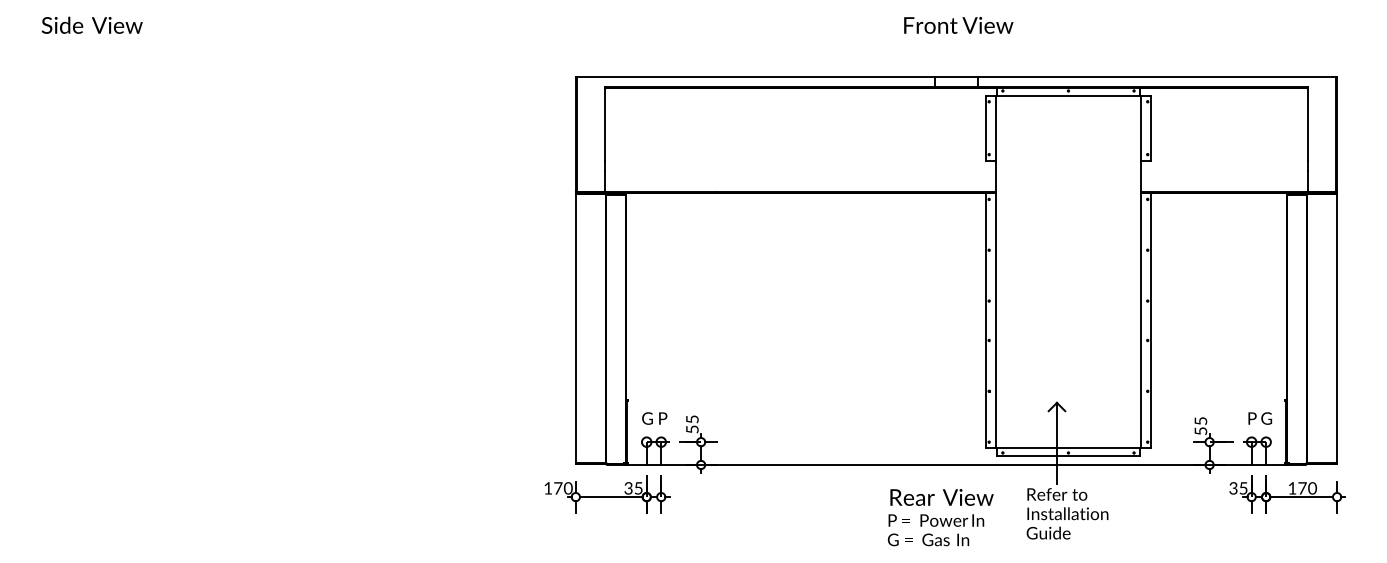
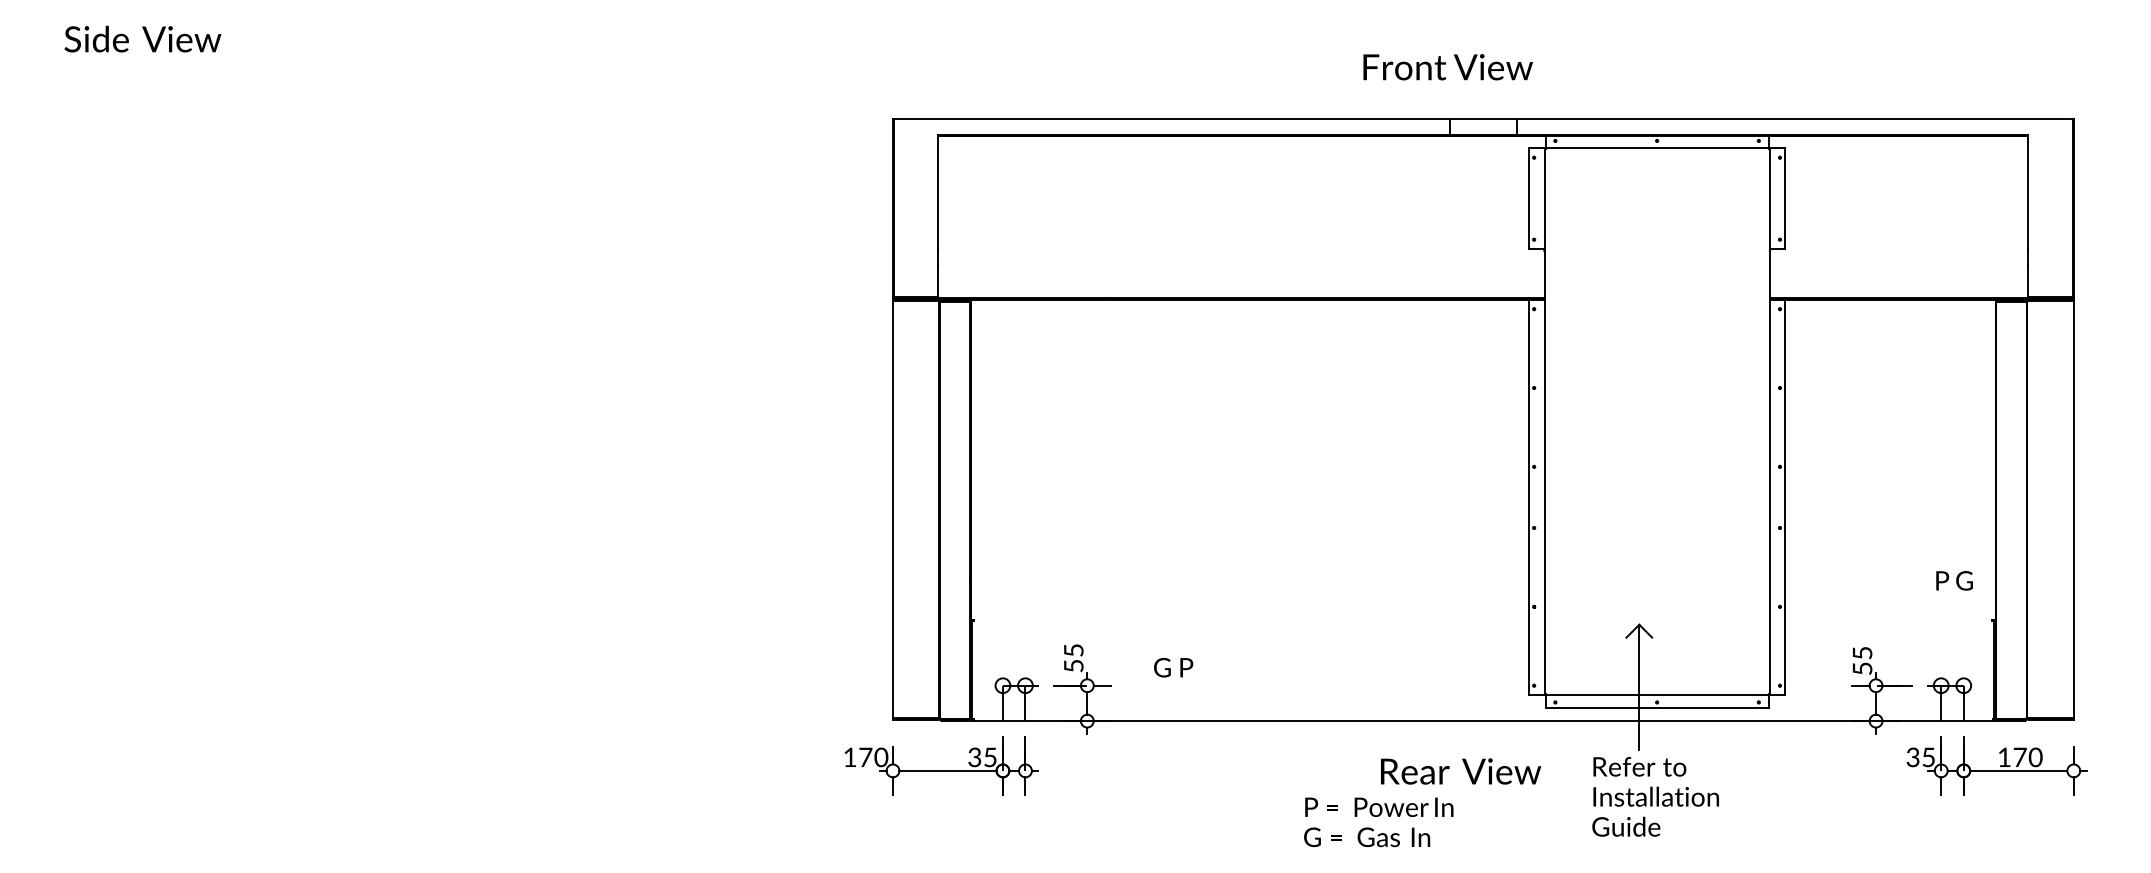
text: (958, 25) -> (1447, 67), moved
text: (654, 418) -> (1173, 667), moved
text: (1260, 418) -> (1954, 580), moved
text: (935, 530) -> (1377, 822), moved

